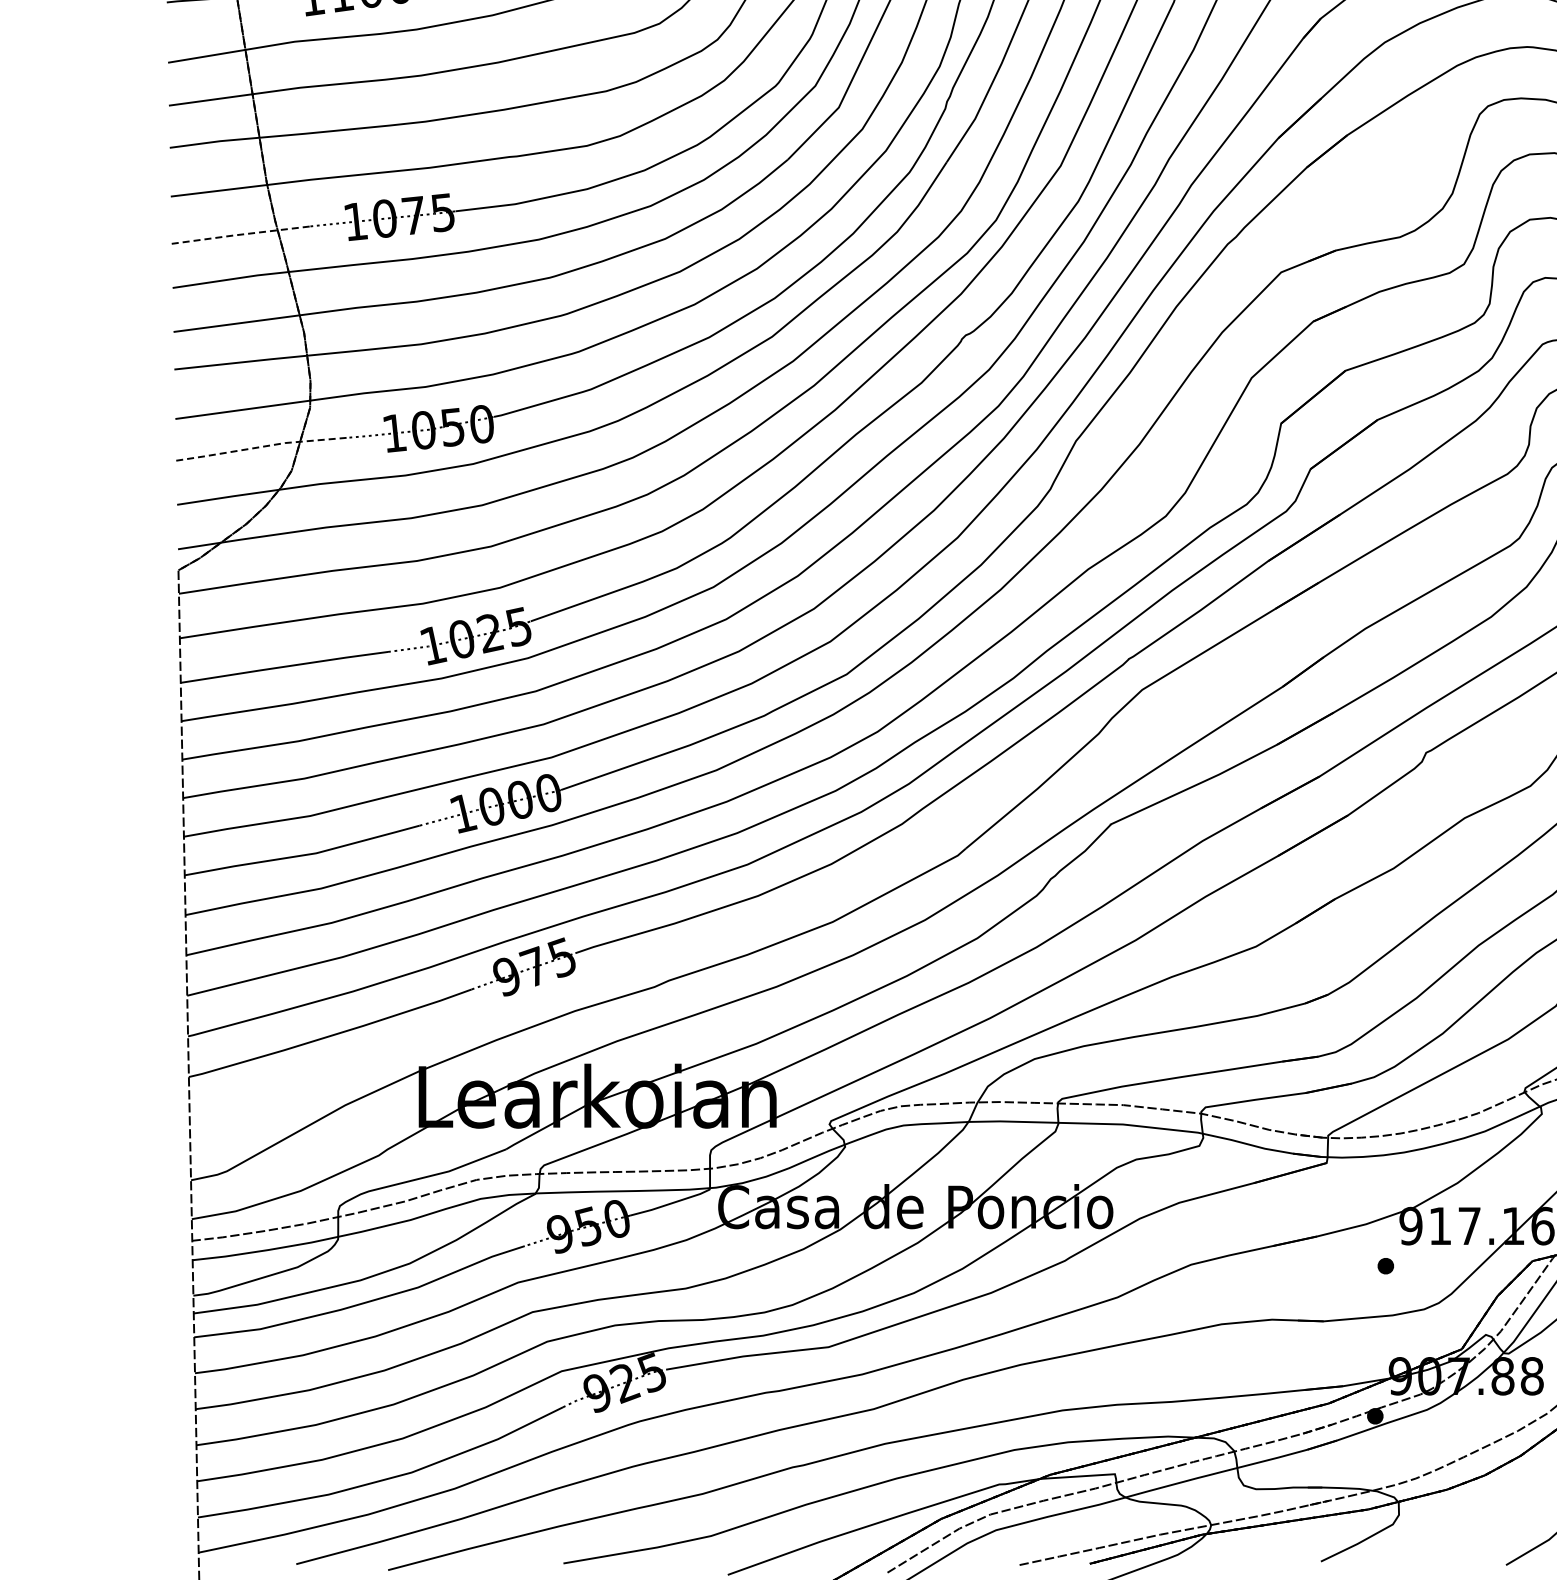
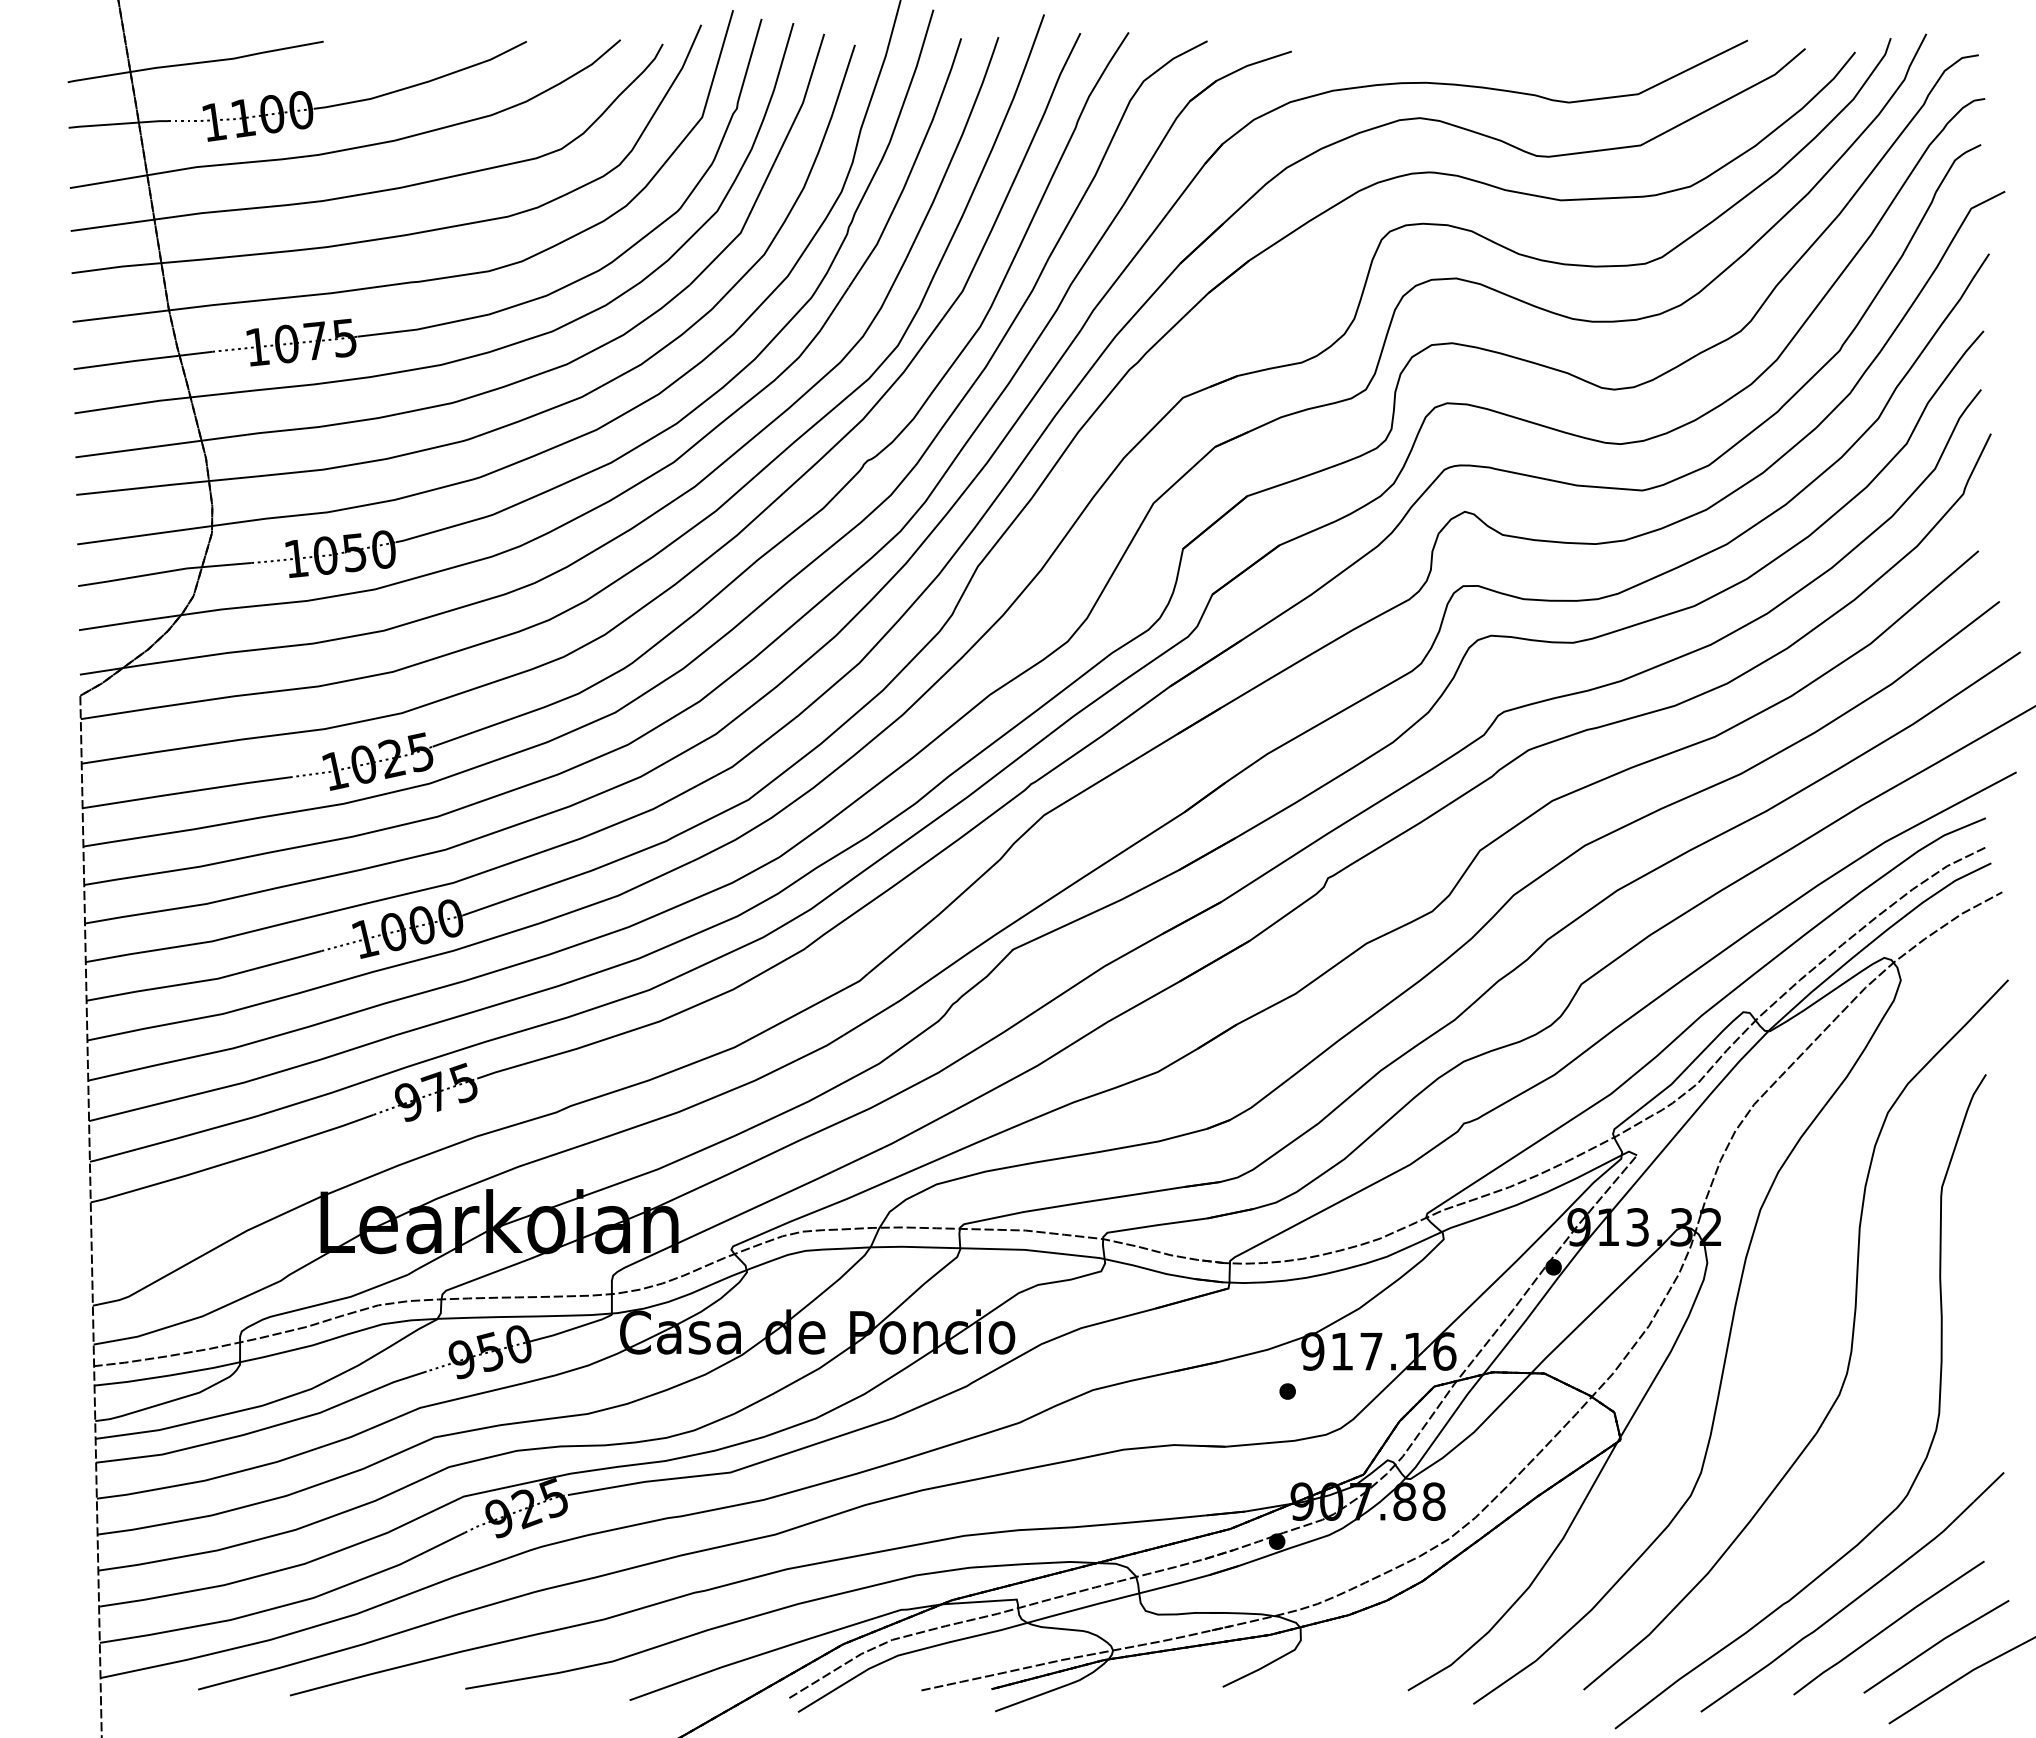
line: (240, 235) -> (142, 360), dashed -> solid
line: (262, 447) -> (164, 572), dashed -> solid

